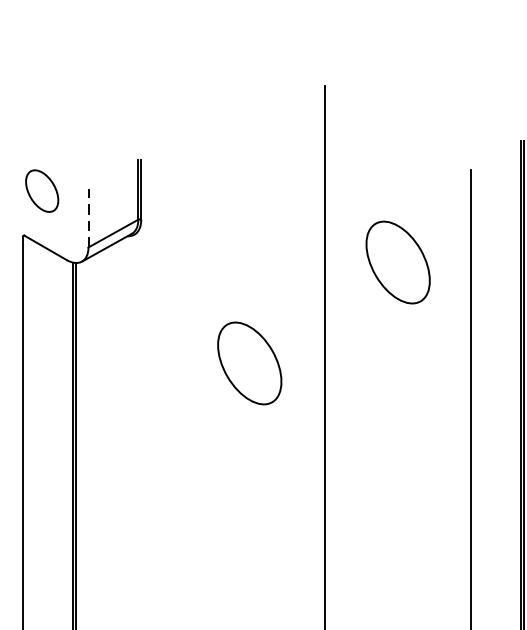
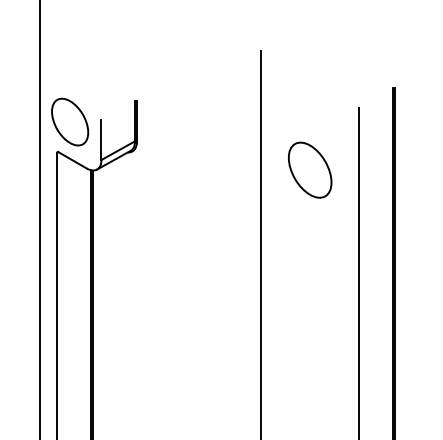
part: (42, 190) -> (70, 121), size x1.67
line: (88, 218) -> (101, 140), dashed -> solid
part: (250, 362) -> (210, 237), removed

